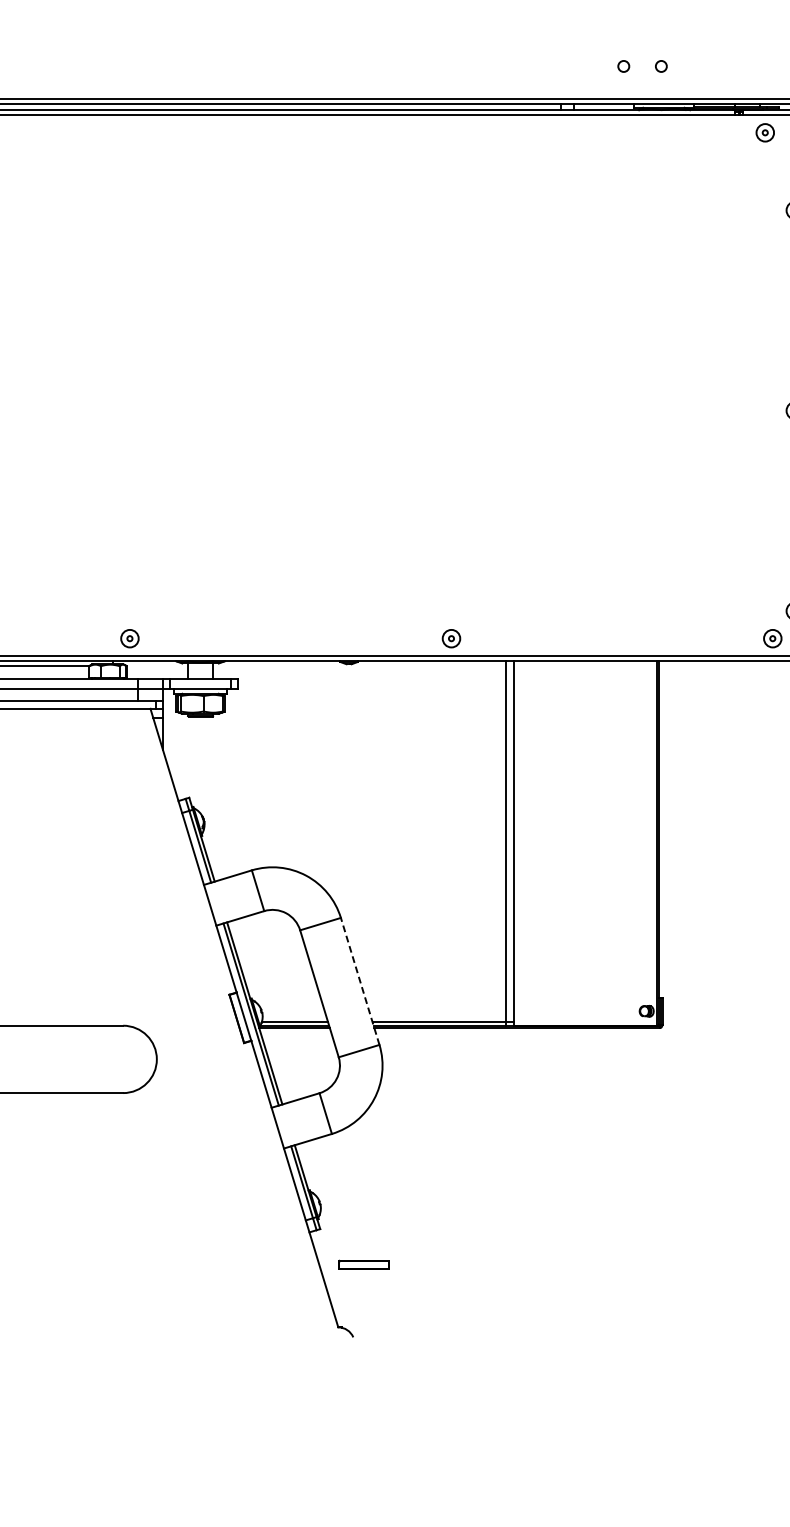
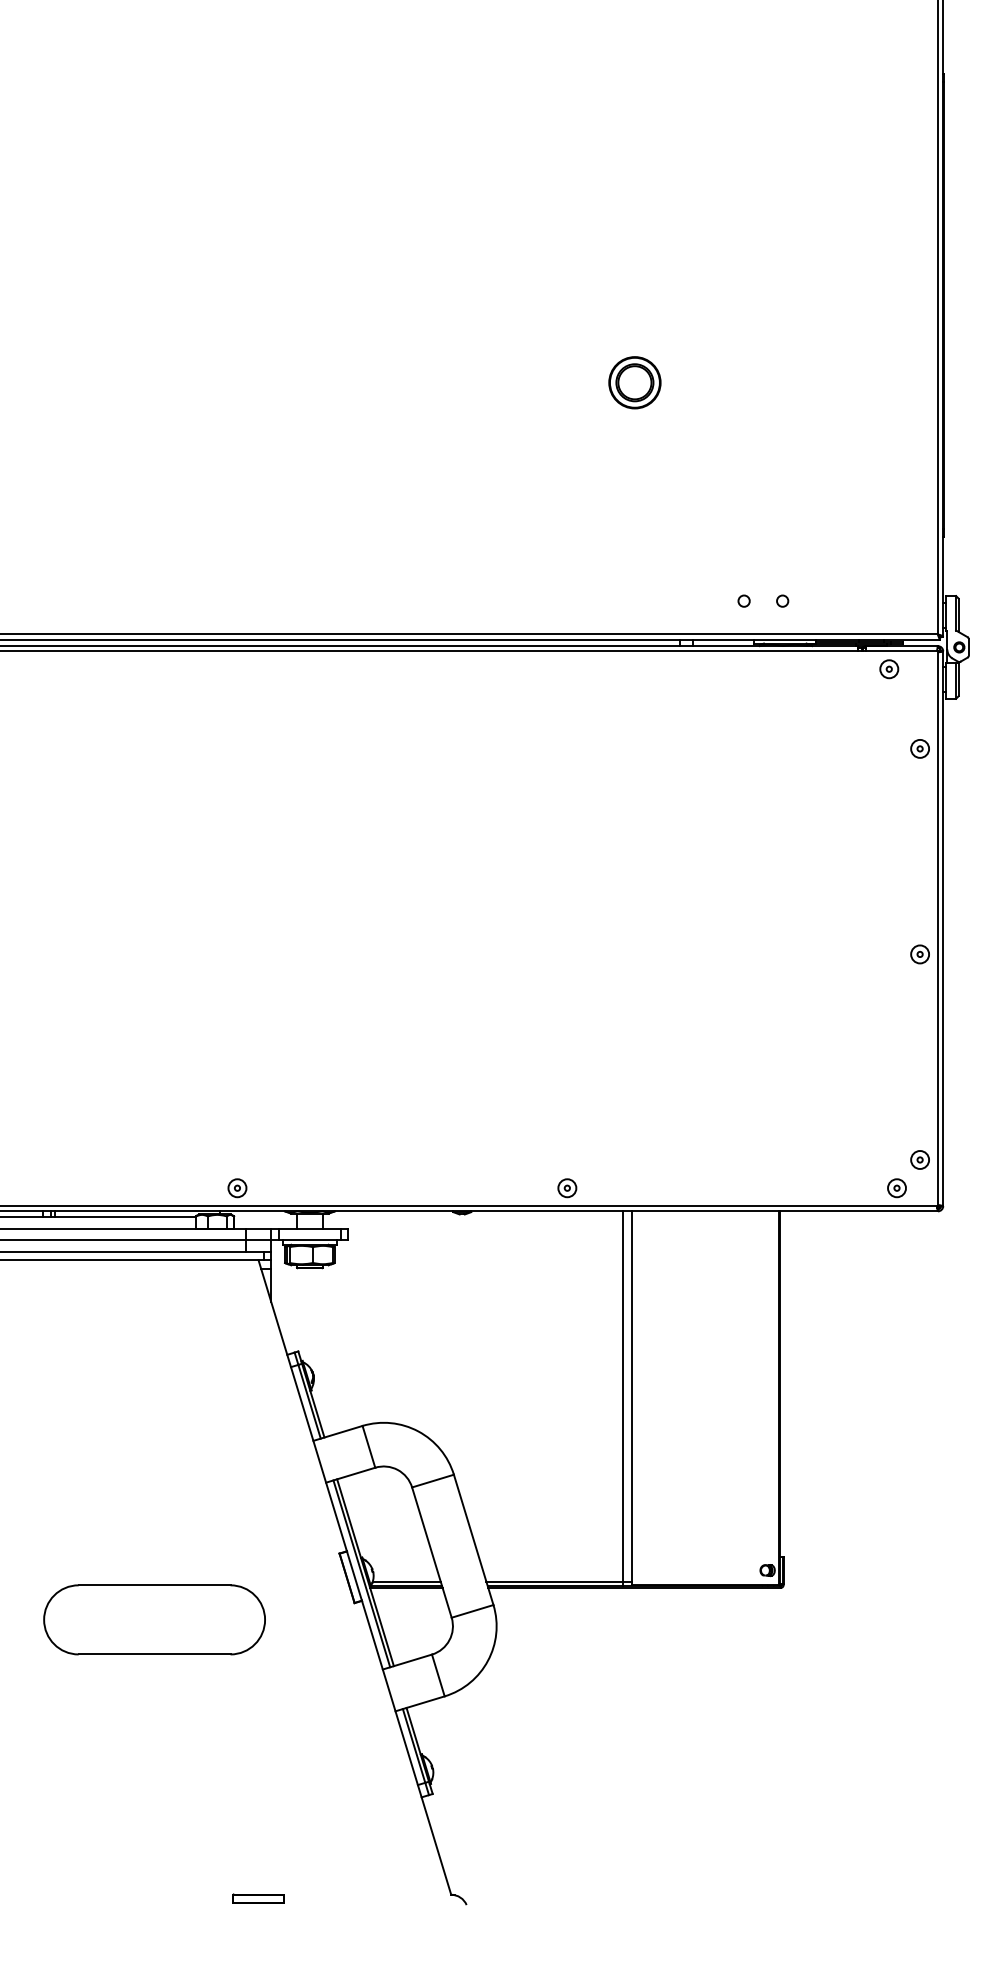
line: (360, 981) -> (473, 1539), dashed -> solid
part: (363, 1264) -> (258, 1898), moved

